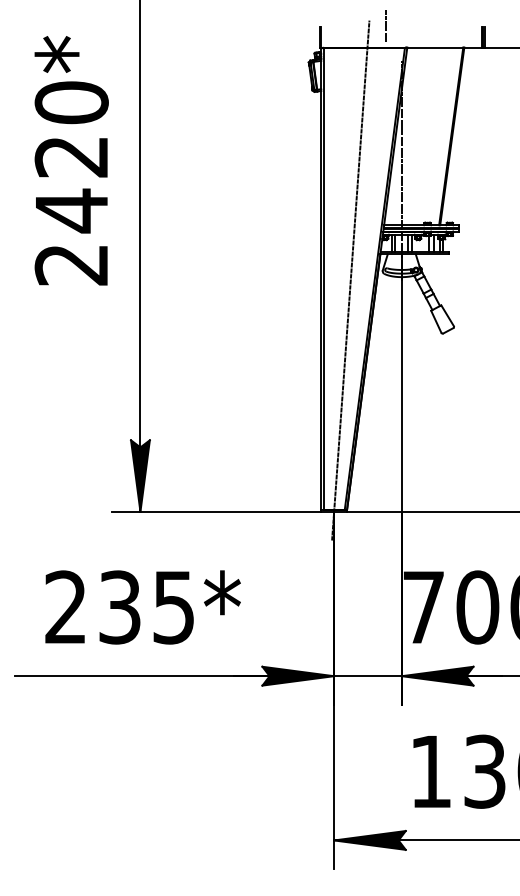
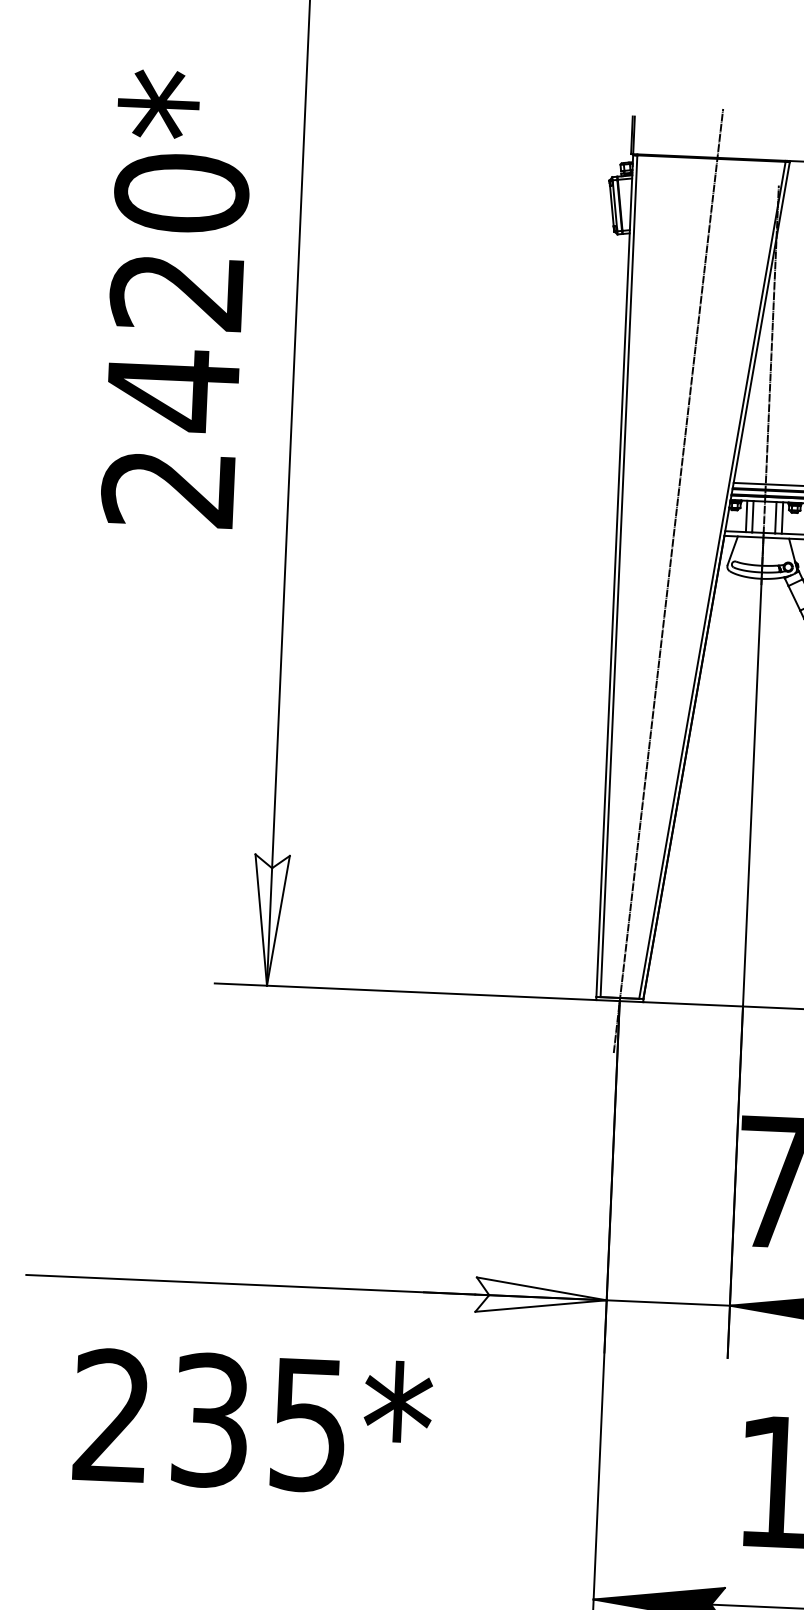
line: (386, 26) -> (753, 121), removed
text: (71, 160) -> (176, 298), moved
fill: (140, 475) -> (269, 919), removed
text: (142, 607) -> (251, 1422), moved
fill: (298, 675) -> (541, 1296), removed

